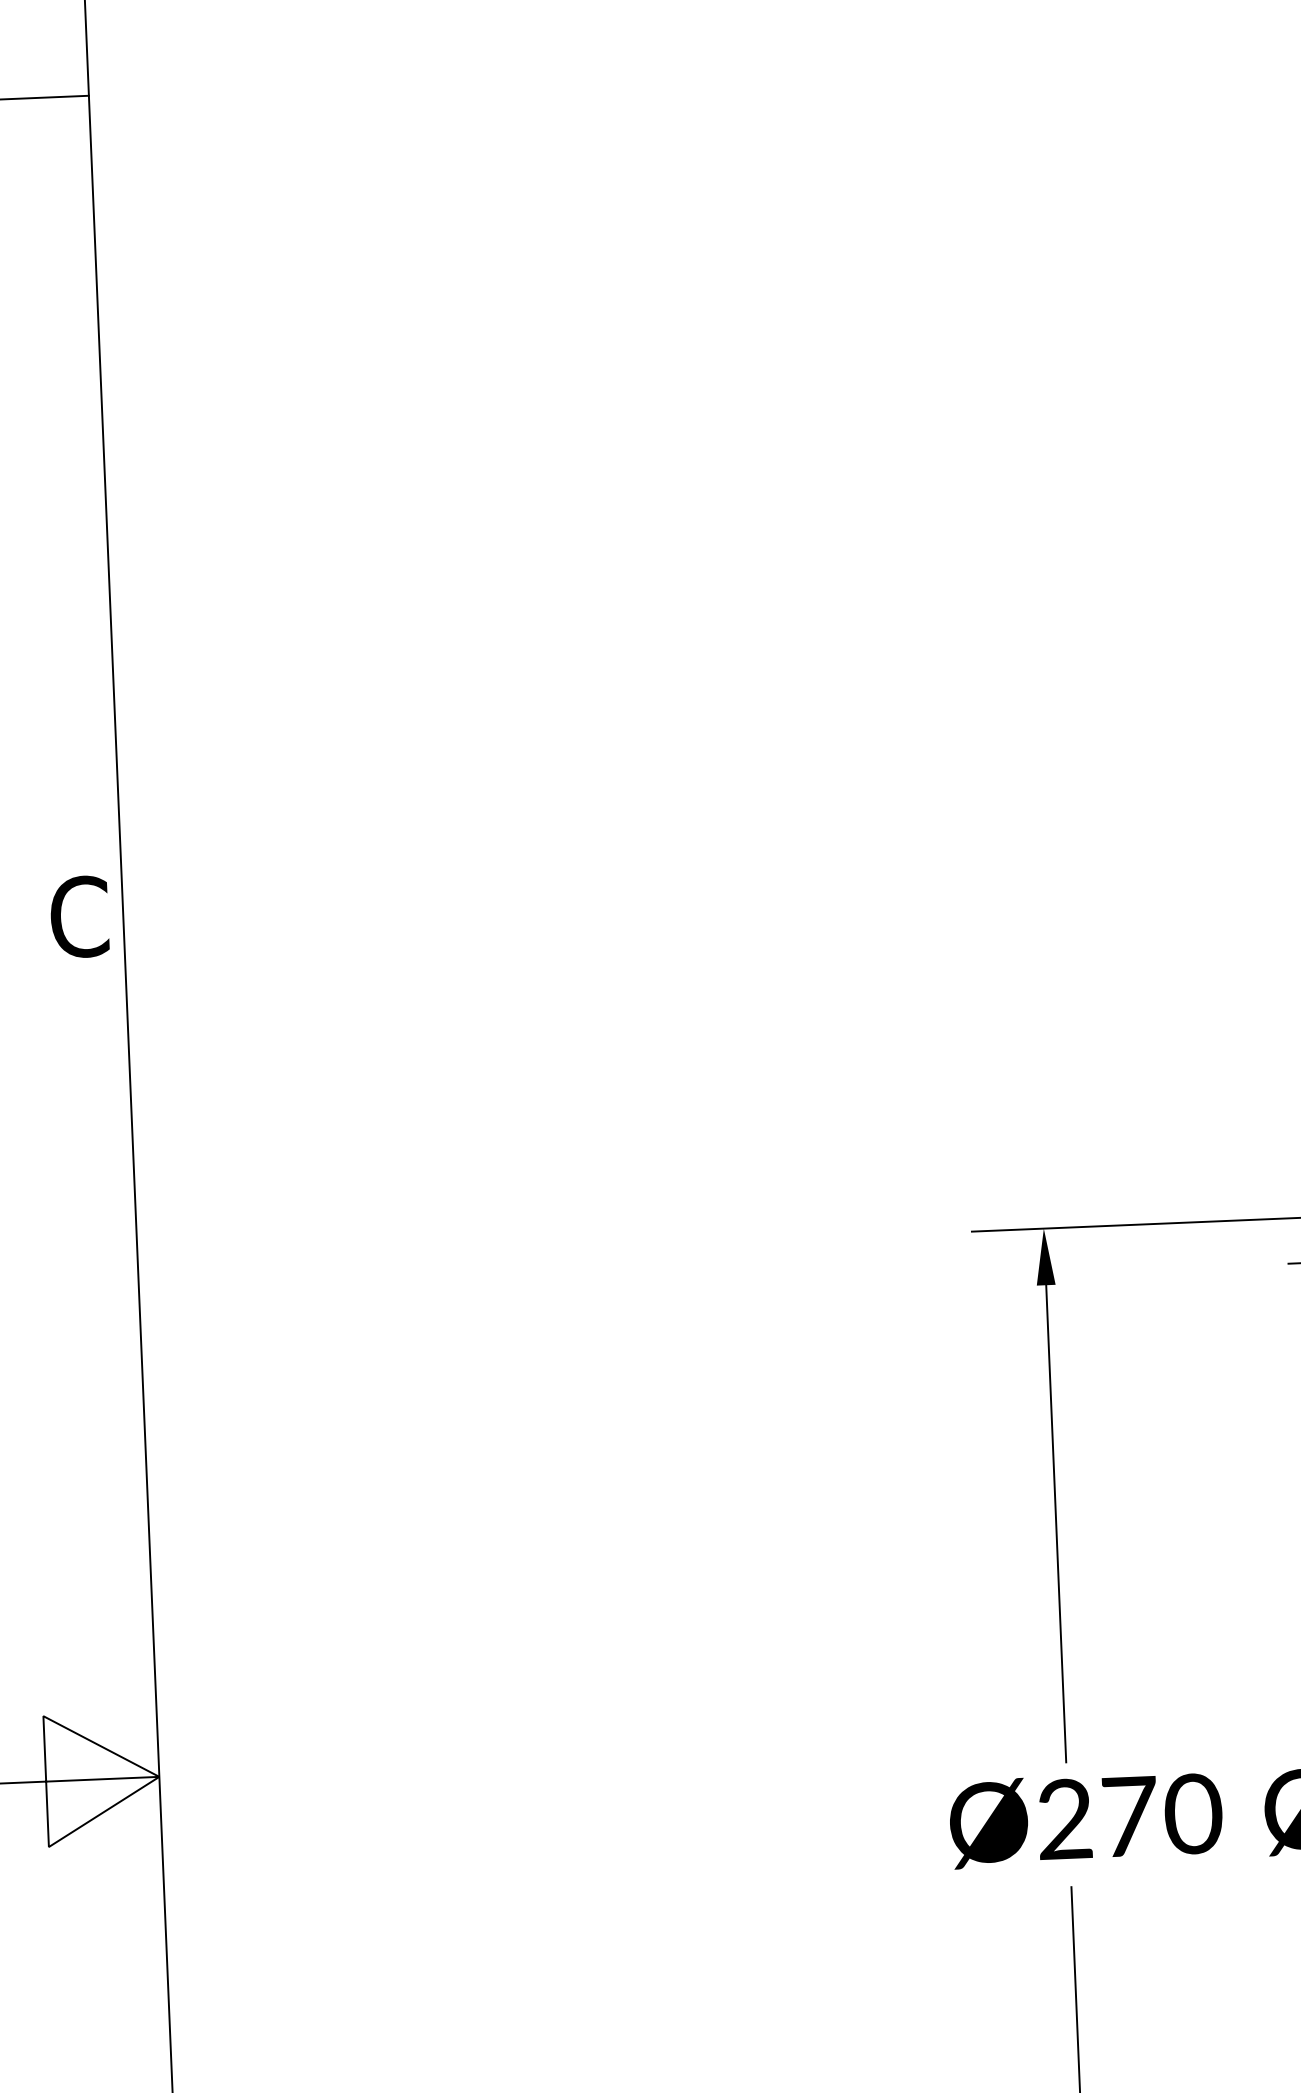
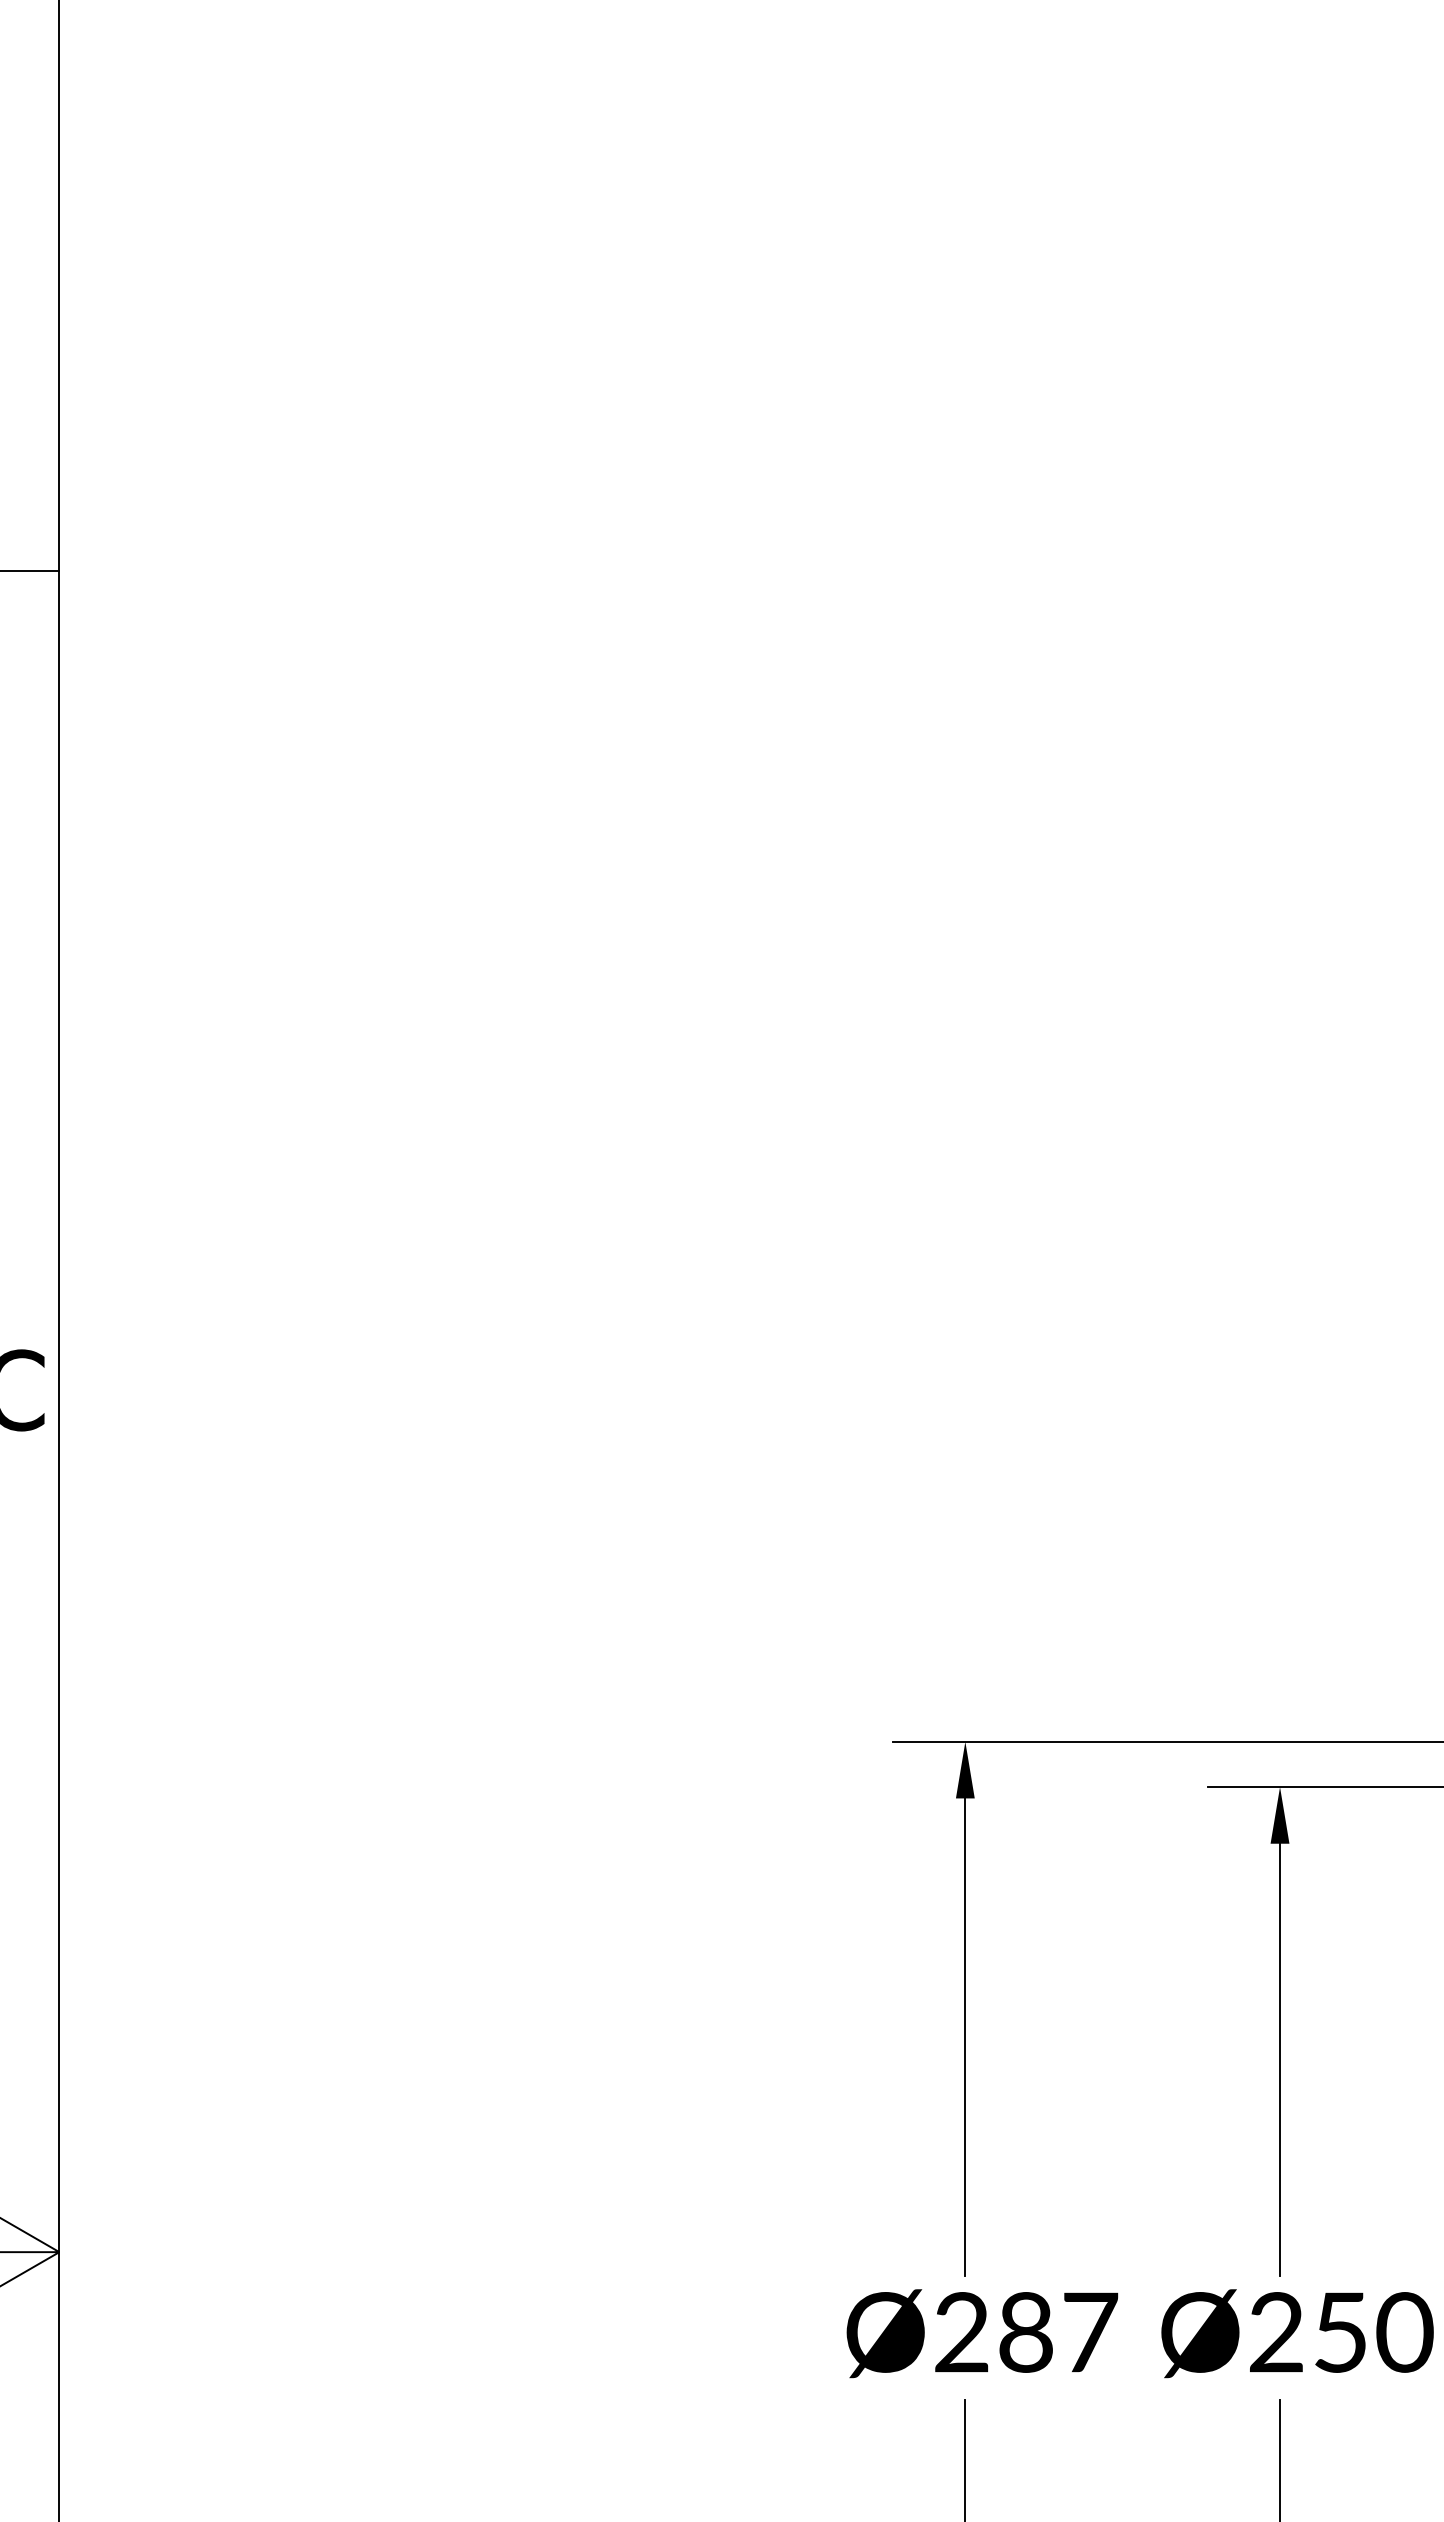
text: (1162, 1815) -> (1059, 2332), Ø270 -> Ø287

